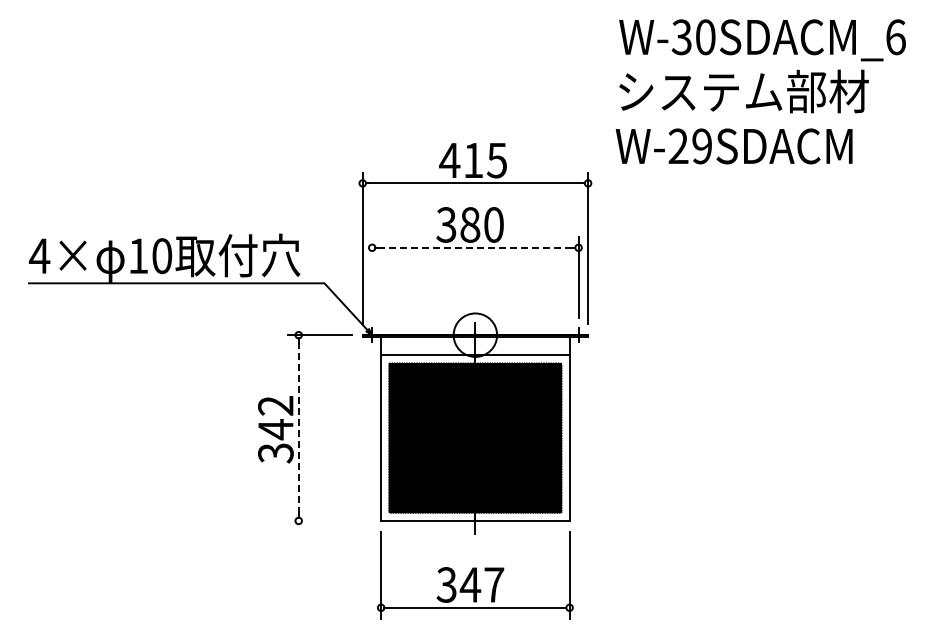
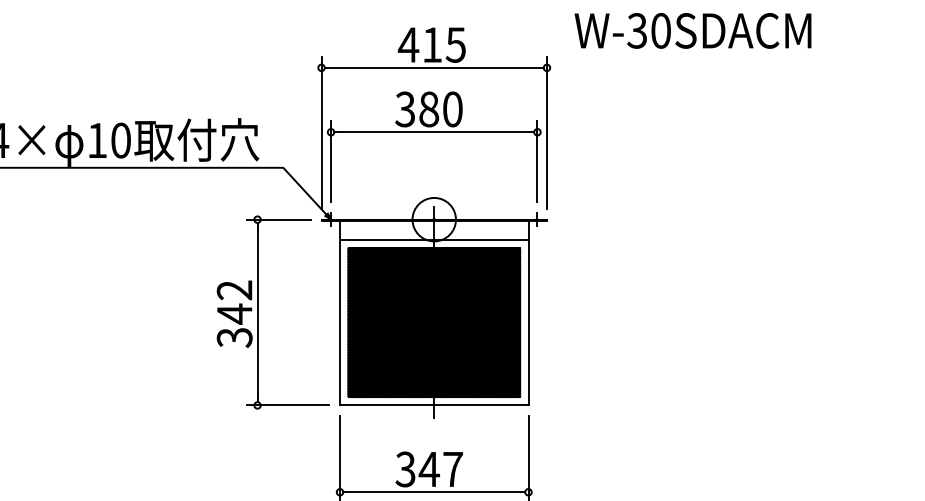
text: (690, 146) -> (649, 30), W-29SDACM -> W-30SDACM
line: (475, 247) -> (434, 131), dashed -> solid
line: (372, 276) -> (331, 160), added
line: (298, 427) -> (257, 311), dashed -> solid
line: (328, 520) -> (287, 404), added

